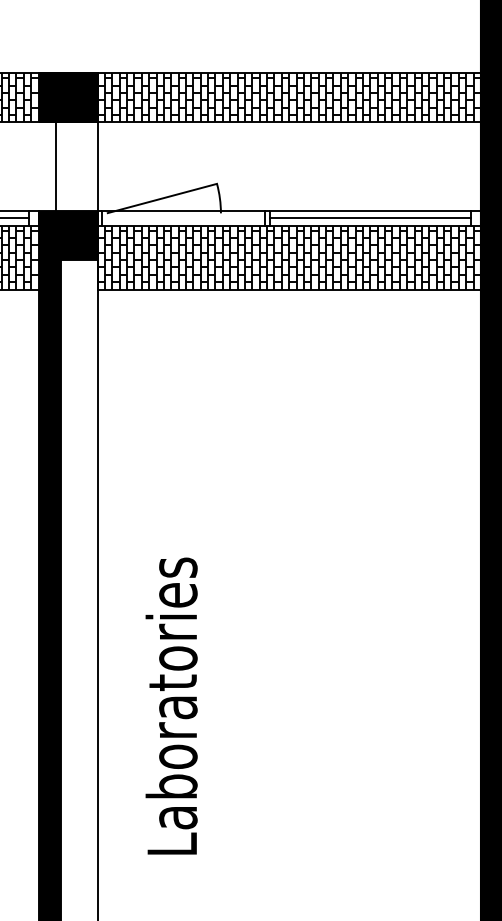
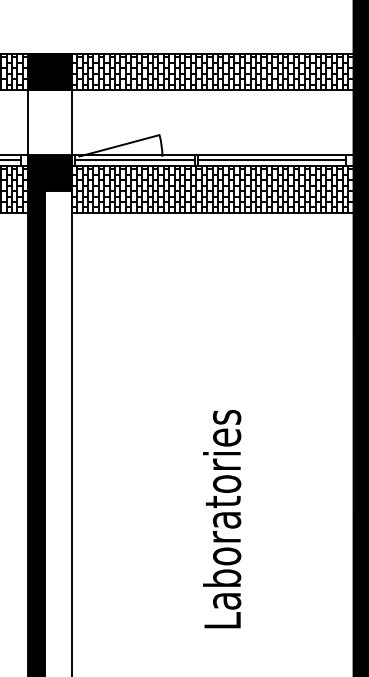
line: (56, 165) -> (28, 121), moved
line: (183, 218) -> (134, 160), added
text: (172, 706) -> (222, 519), moved

